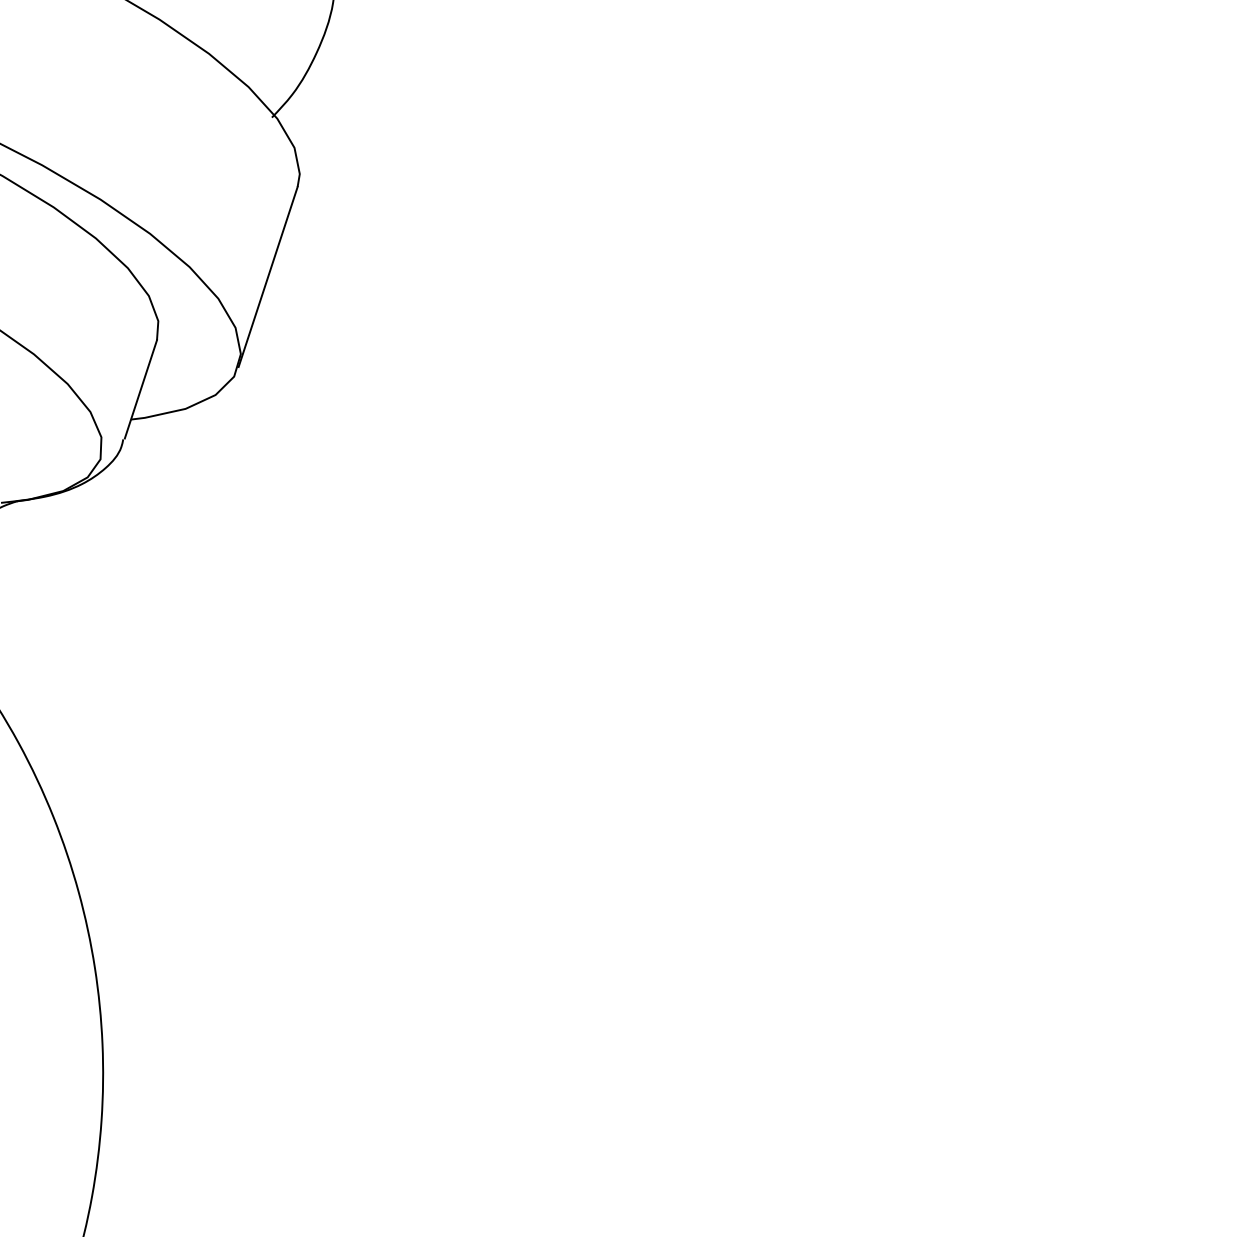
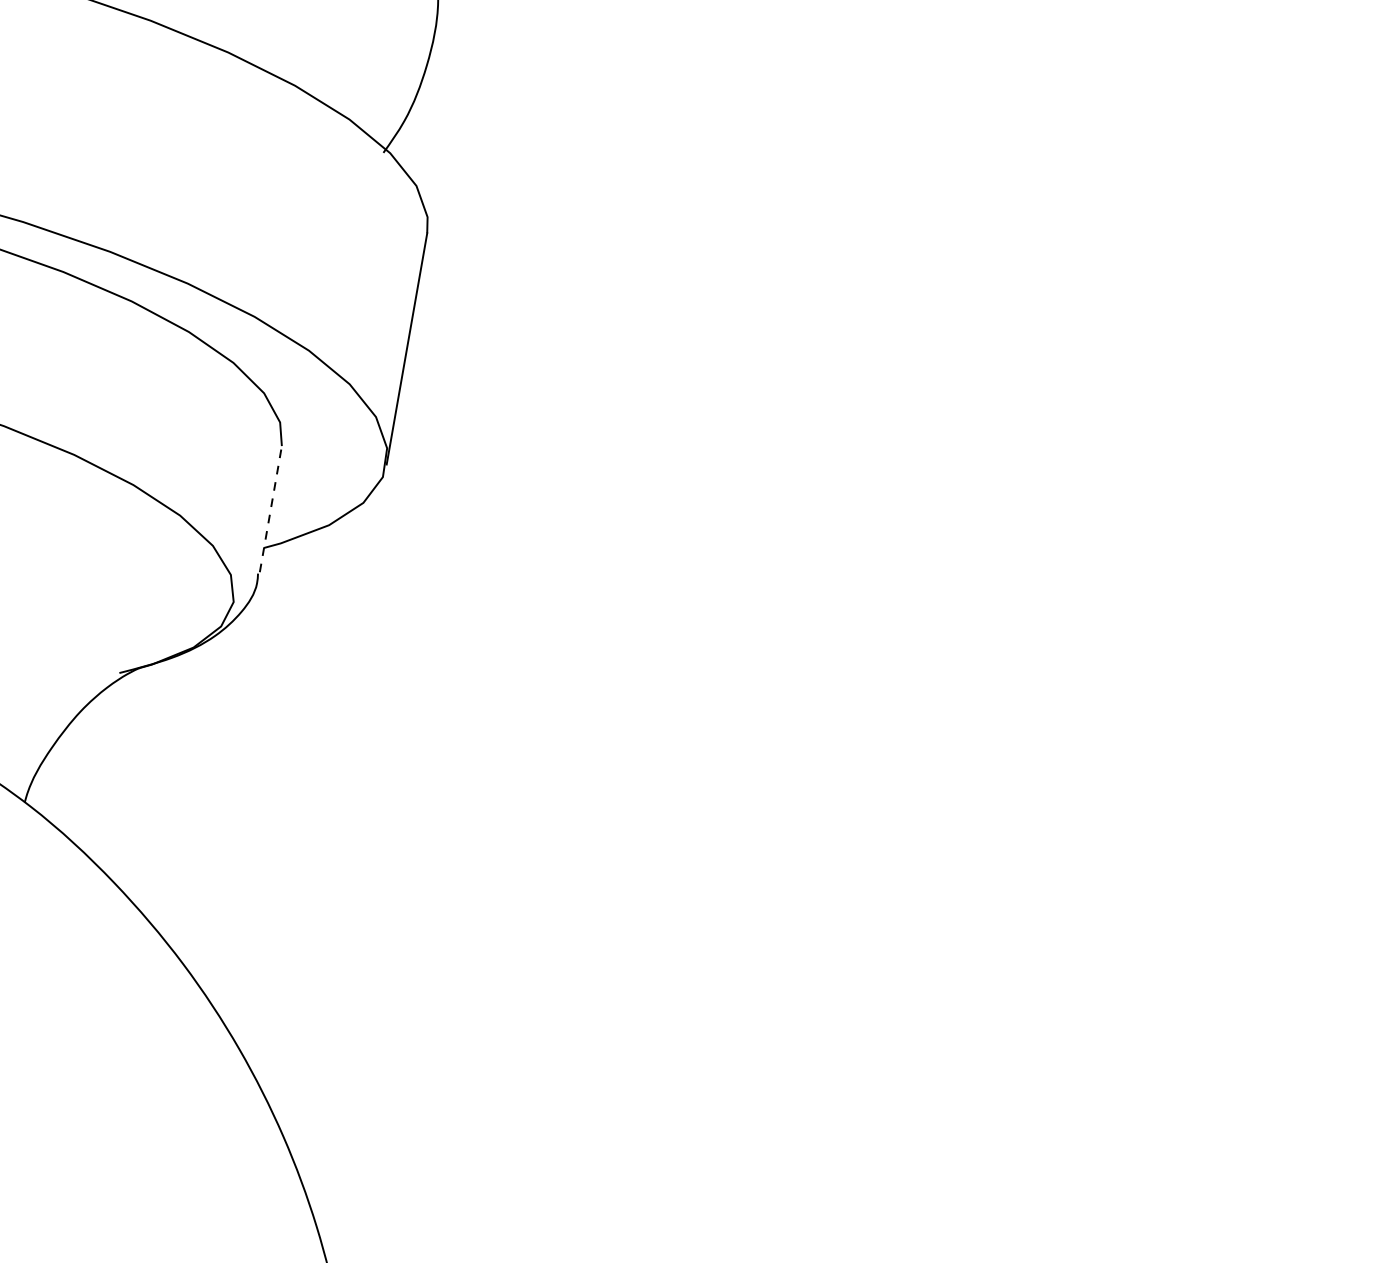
line: (140, 389) -> (270, 509), solid -> dashed

